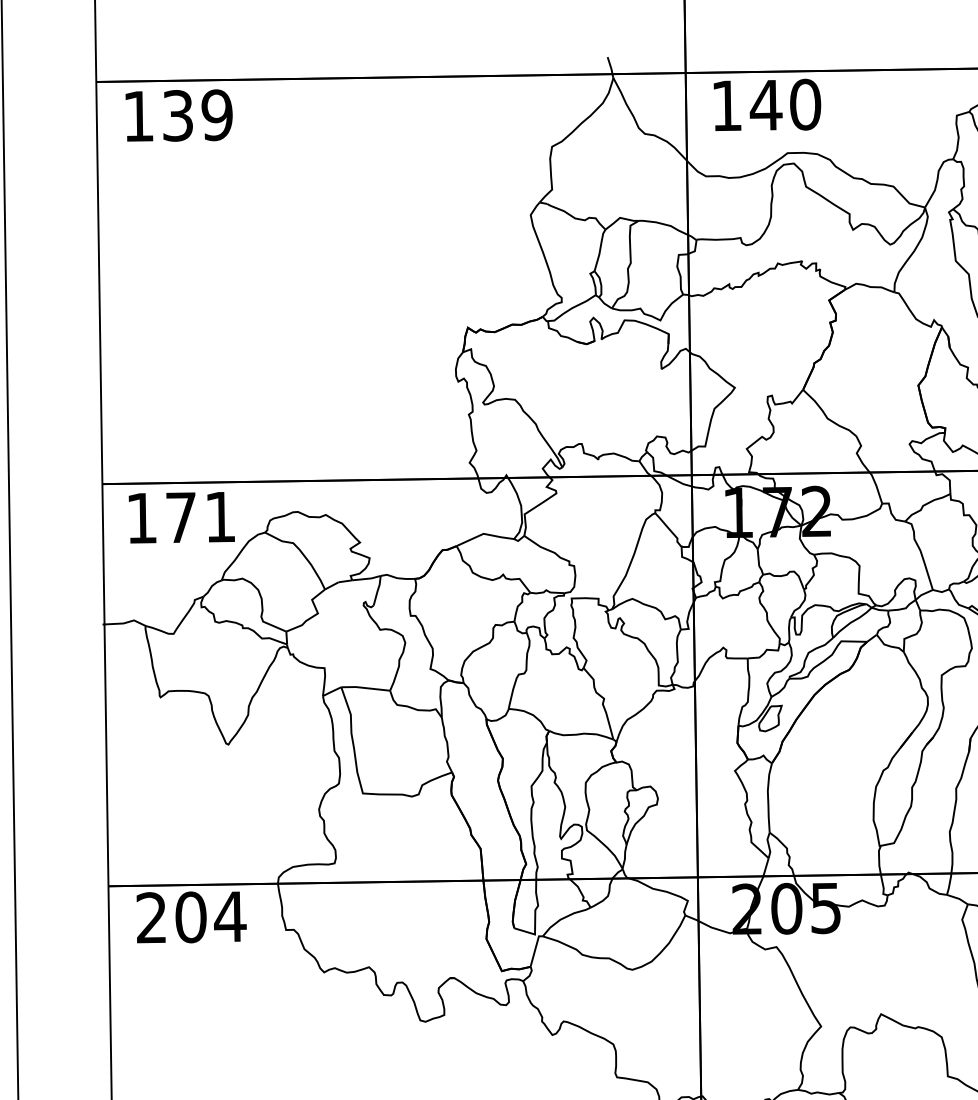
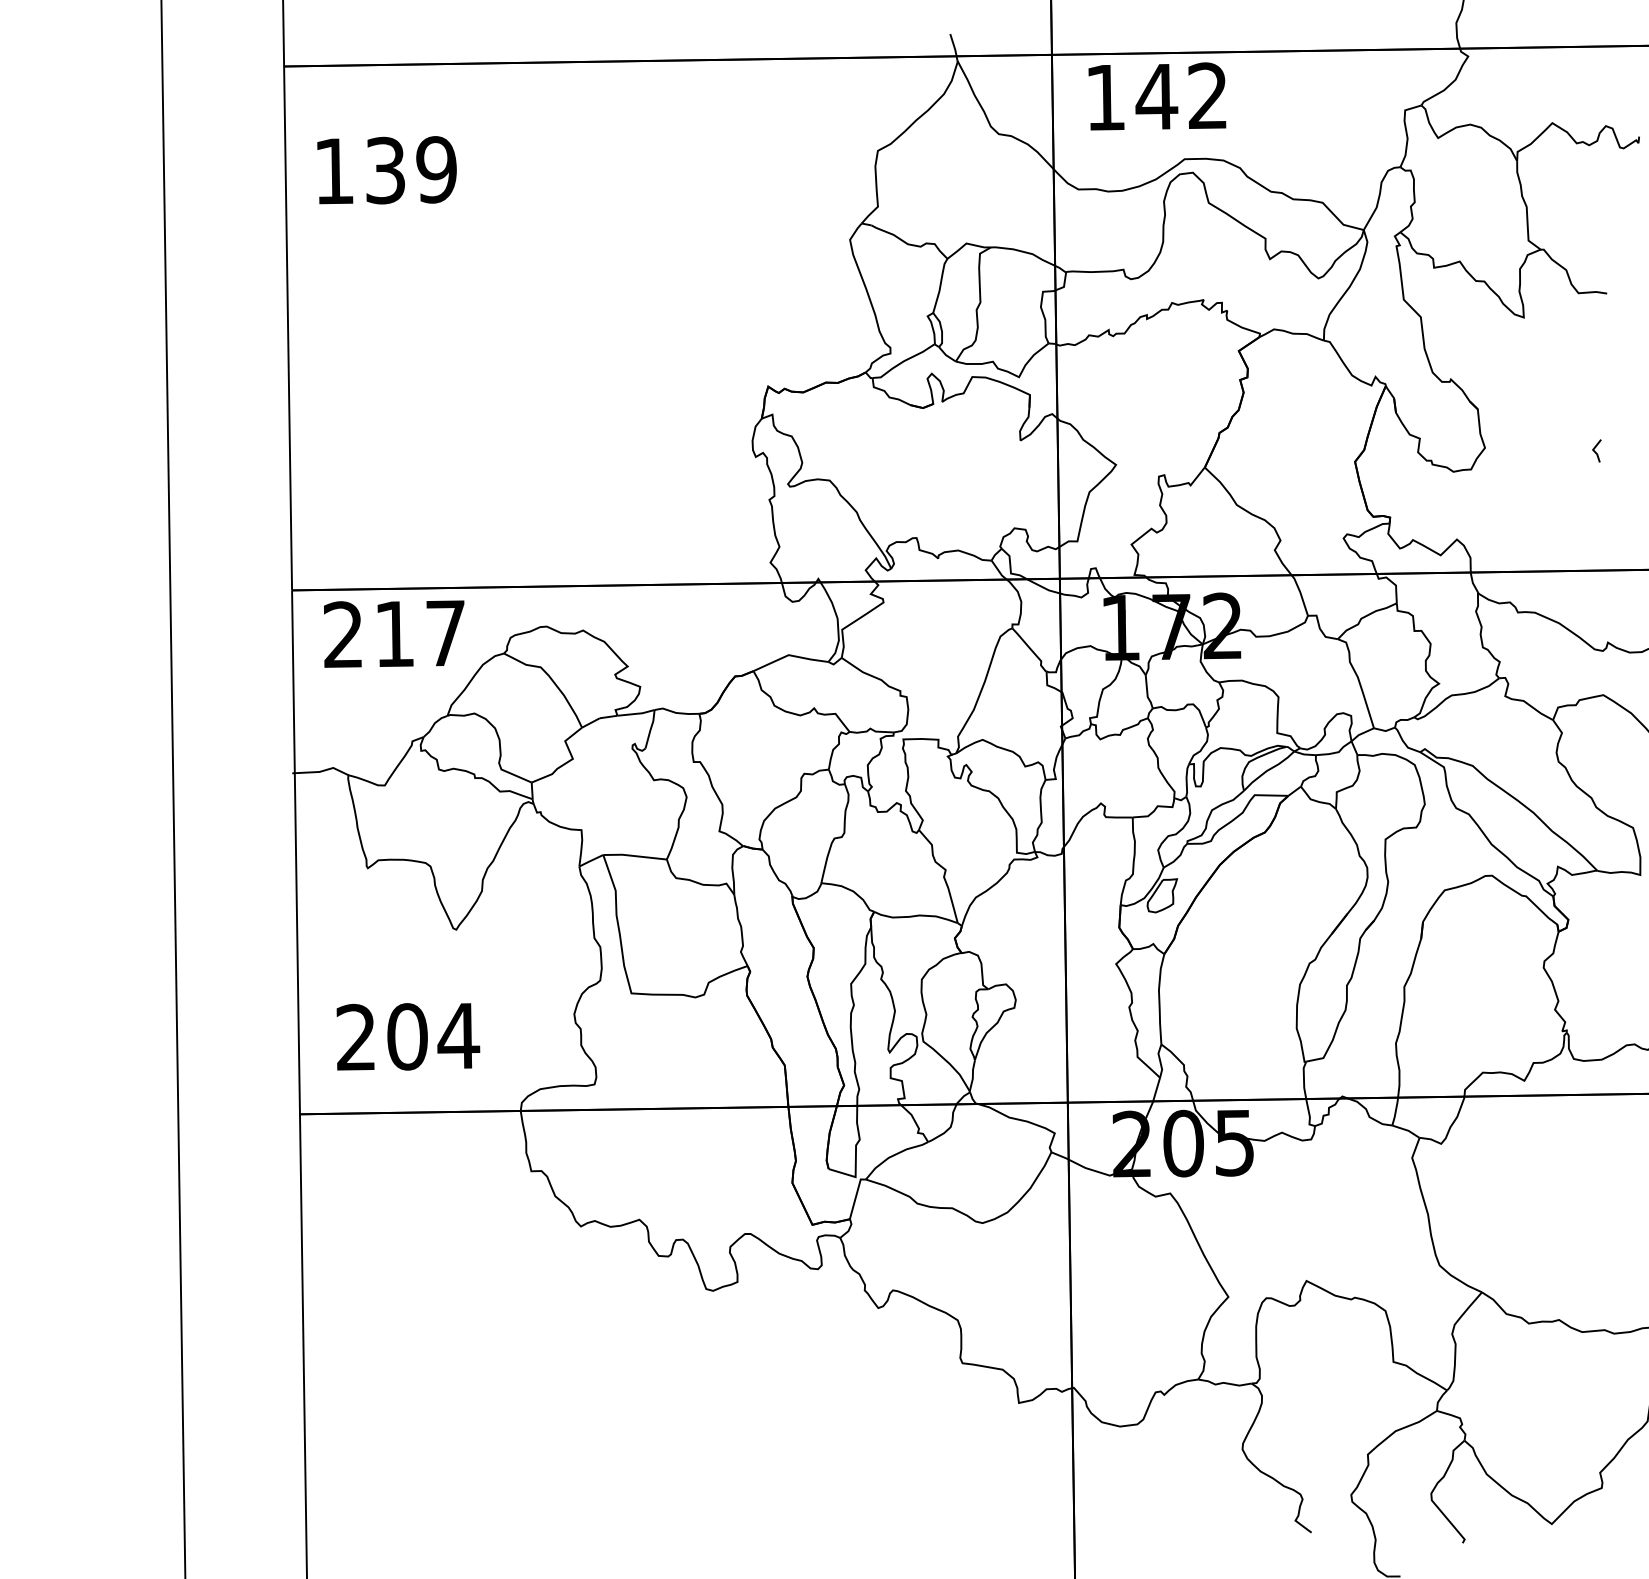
text: (805, 104) -> (1208, 95), 140 -> 142
text: (178, 115) -> (386, 170), moved
text: (181, 517) -> (394, 633), 171 -> 217
text: (191, 917) -> (408, 1036), moved

